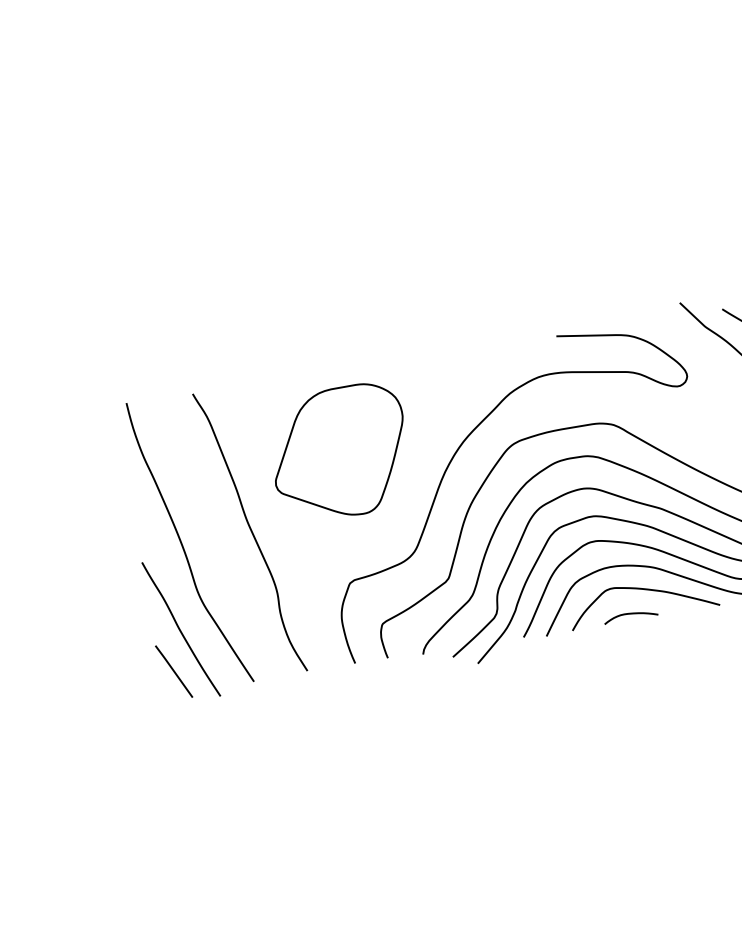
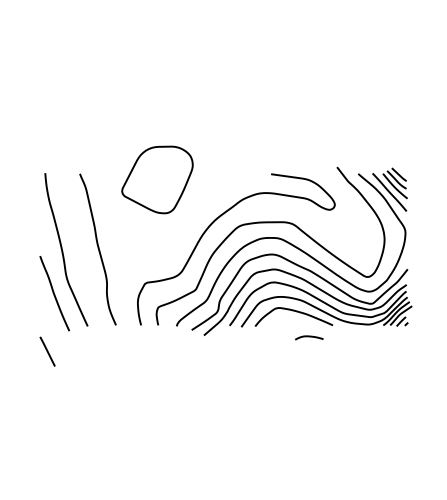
part: (339, 451) -> (157, 179), moved
curve: (631, 615) -> (309, 337), moved
line: (173, 671) -> (47, 351), moved

